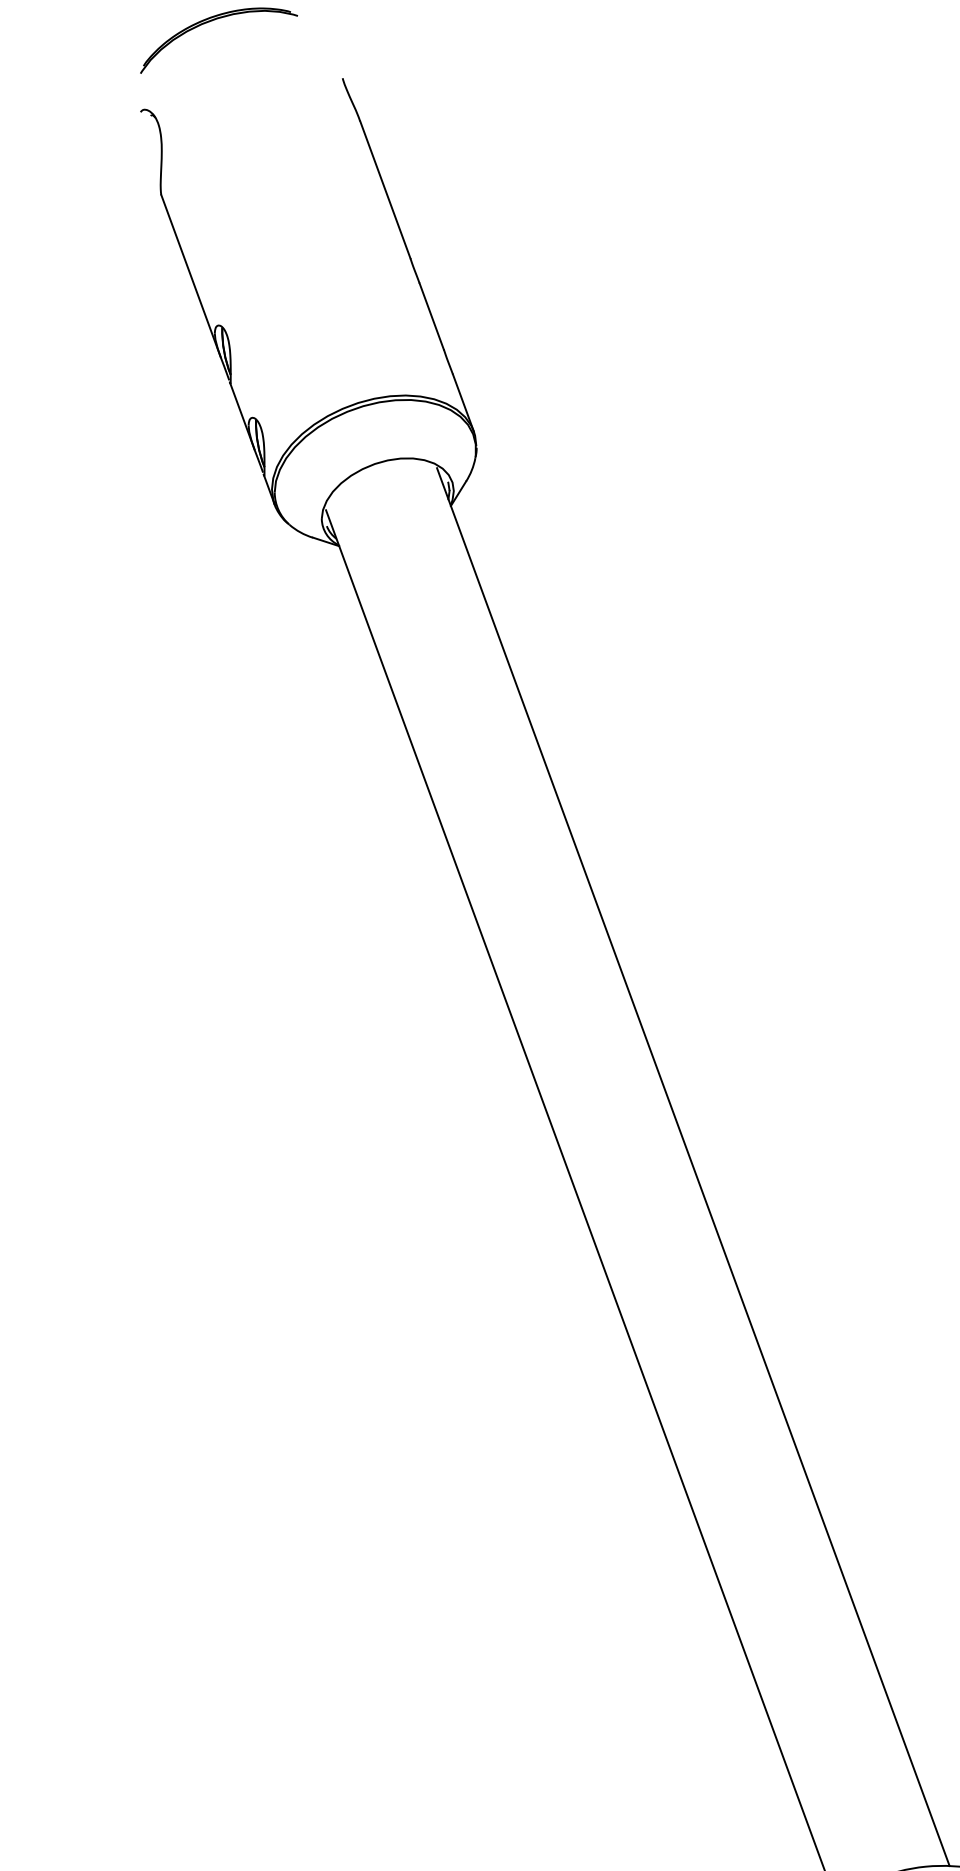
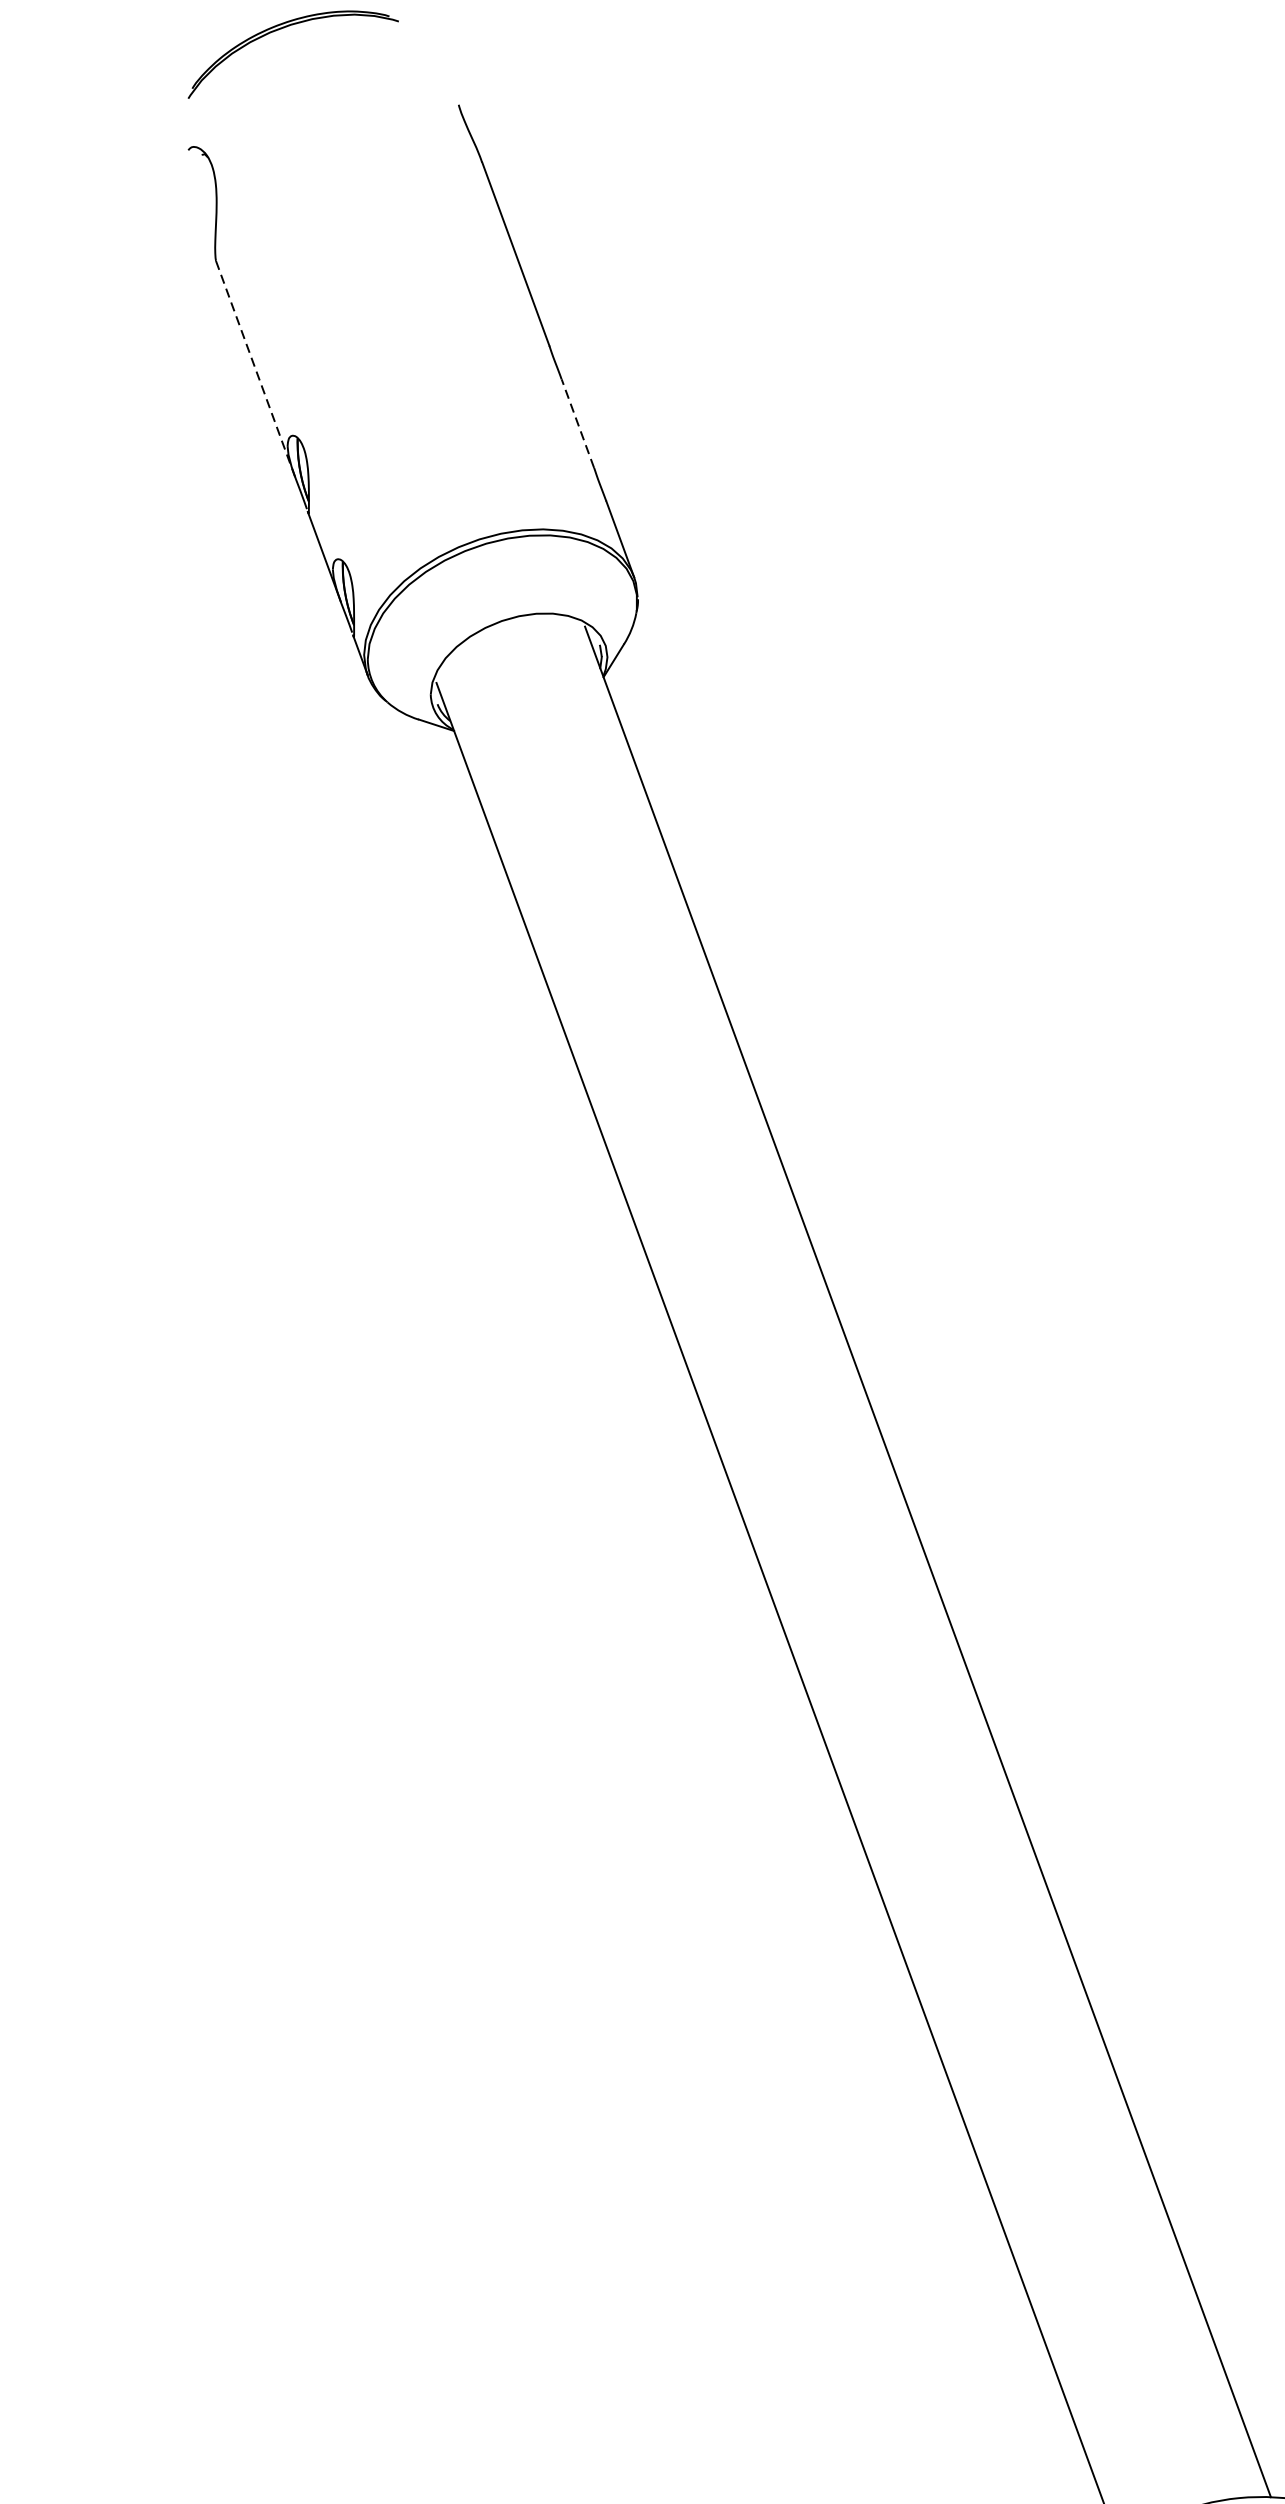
line: (191, 276) -> (256, 370), solid -> dashed
line: (431, 315) -> (577, 422), solid -> dashed

